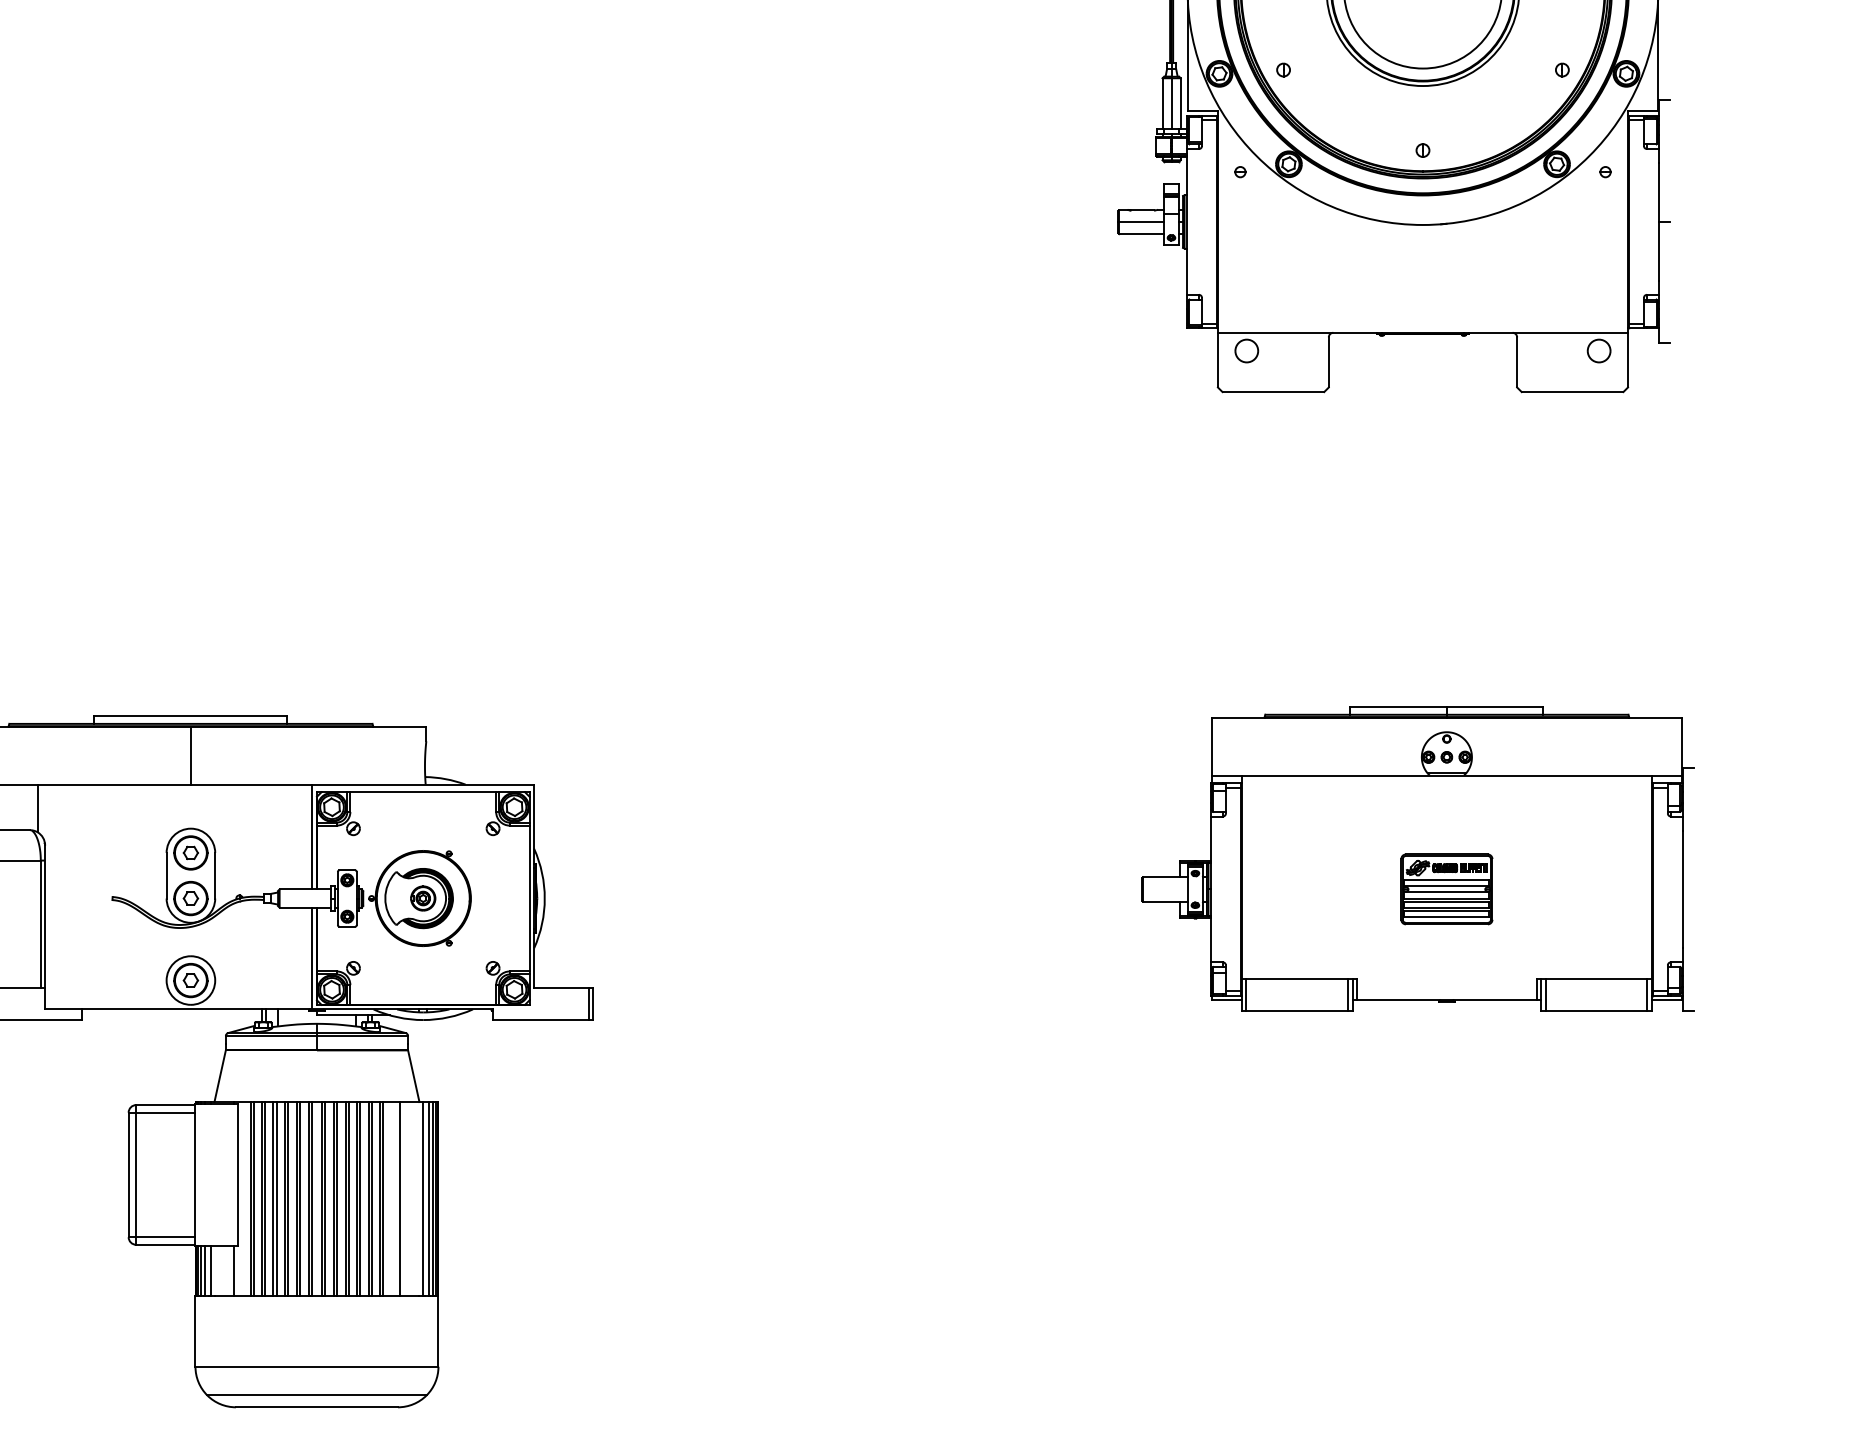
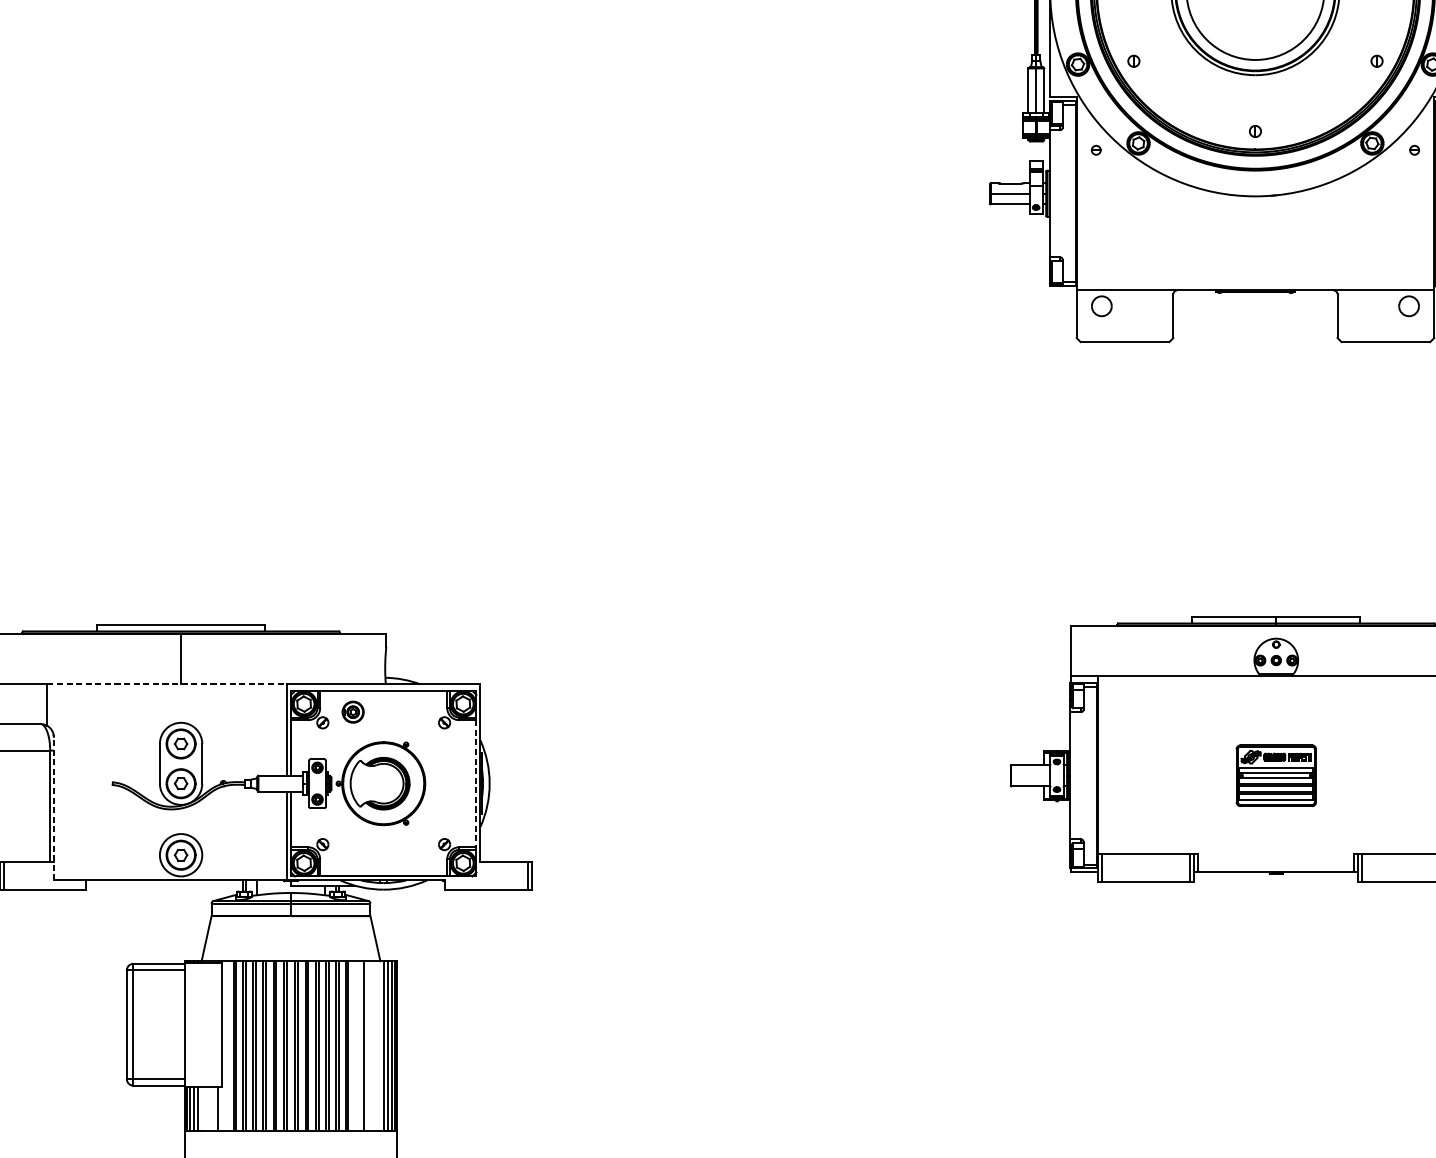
line: (175, 784) -> (167, 684), solid -> dashed
part: (423, 898) -> (353, 712), moved
line: (529, 898) -> (476, 783), solid -> dashed
line: (45, 926) -> (54, 808), solid -> dashed

